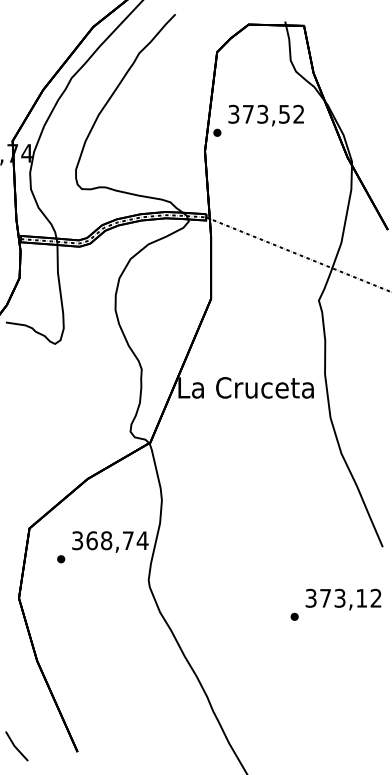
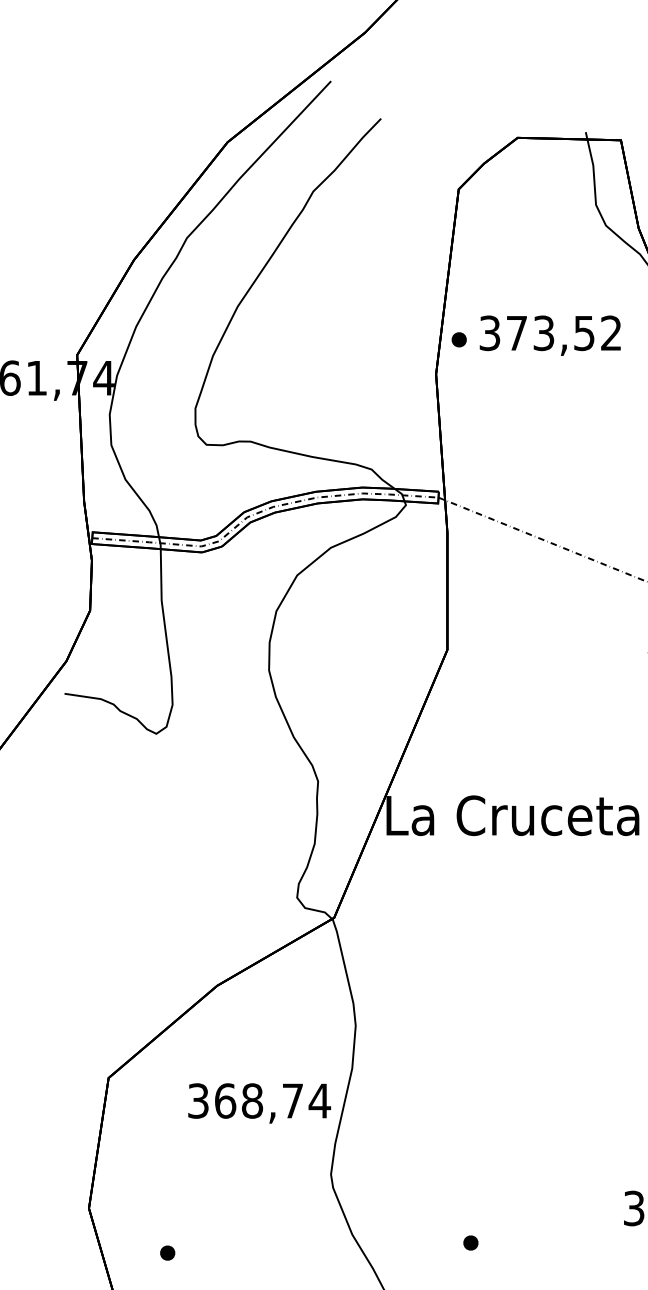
text: (265, 115) -> (548, 335), moved
part: (61, 559) -> (168, 1253), moved
part: (294, 616) -> (470, 1242), moved

